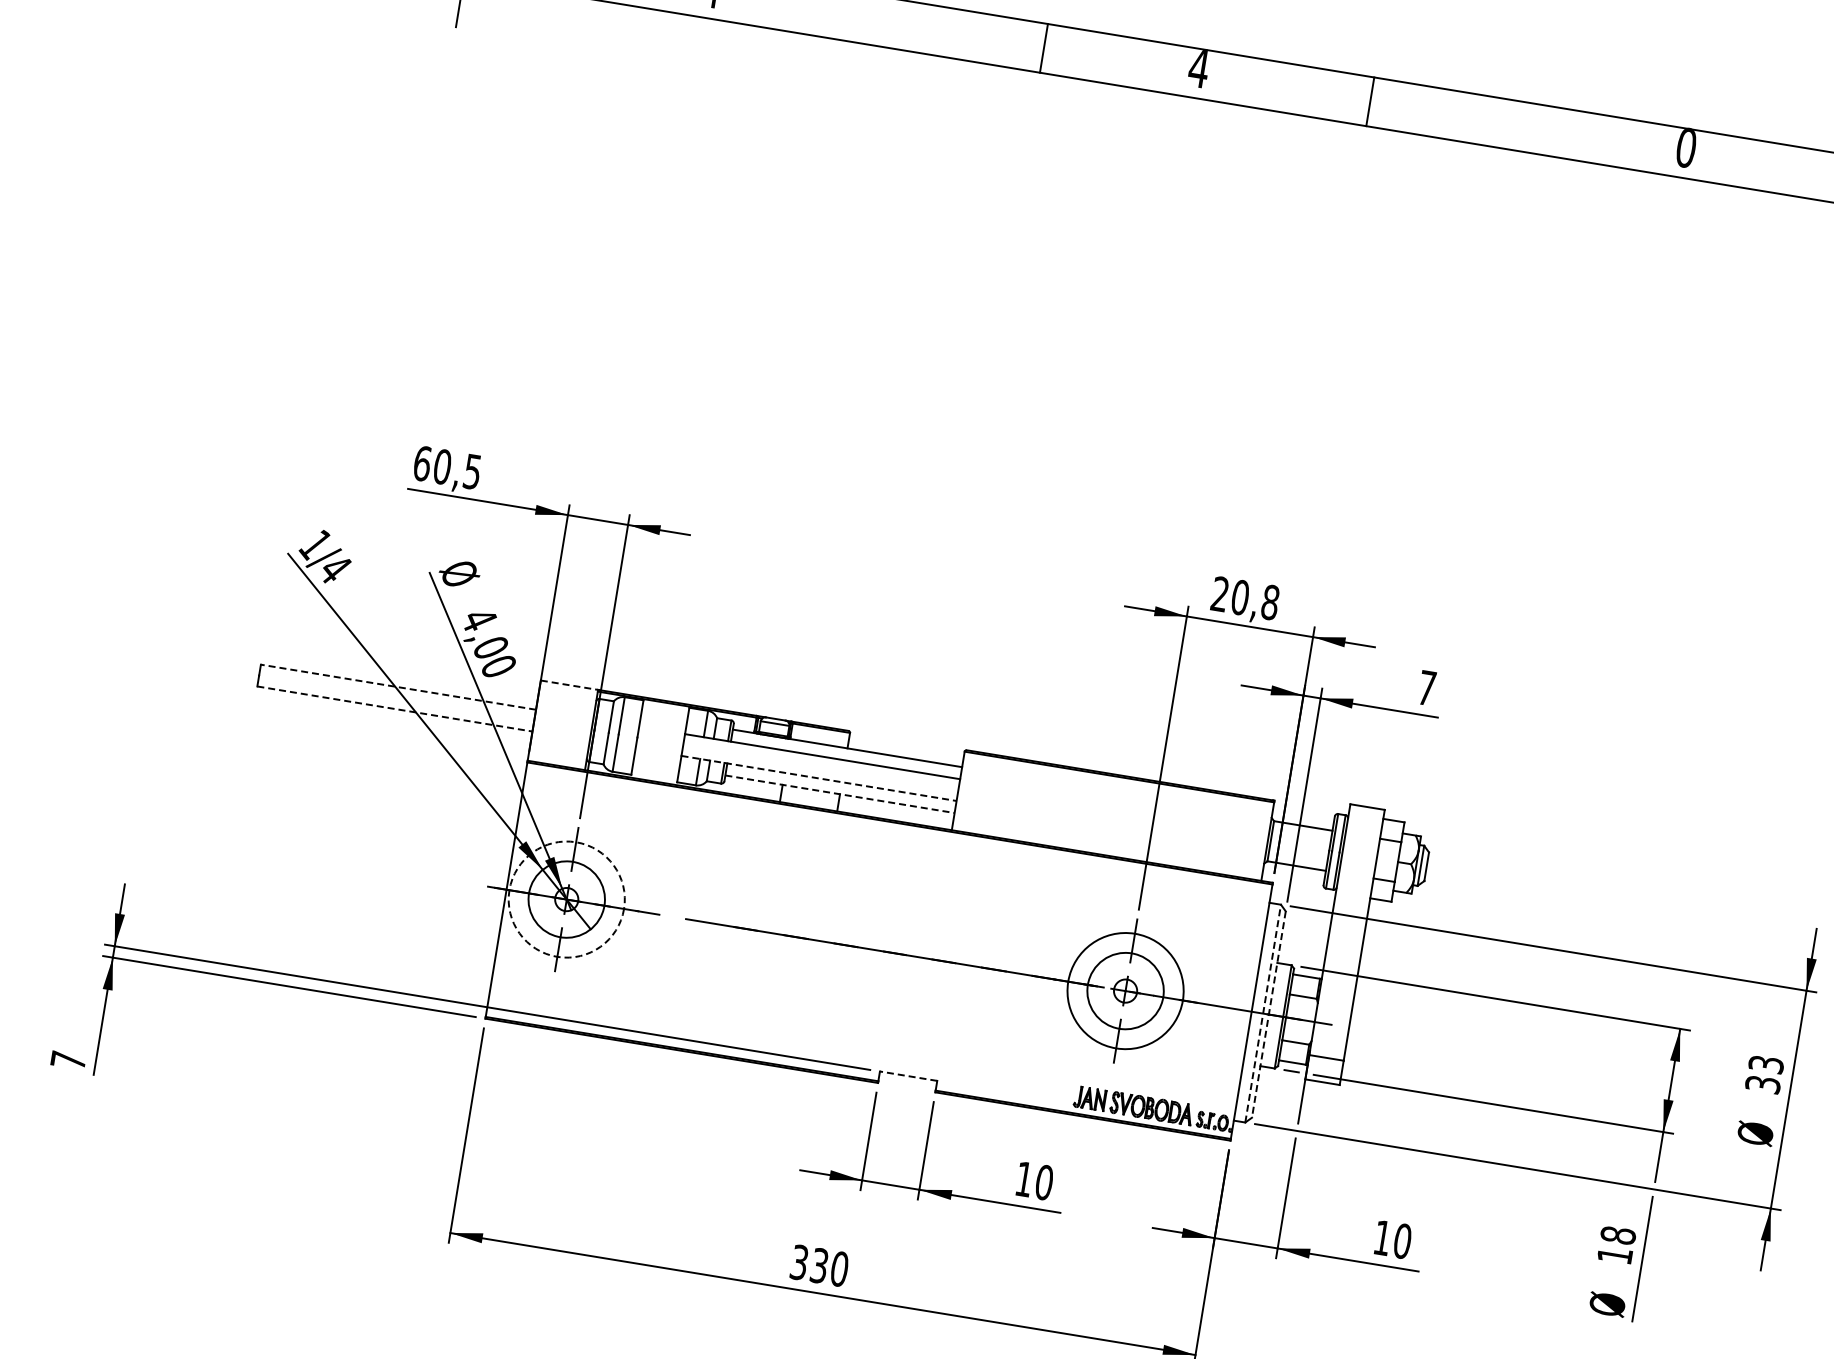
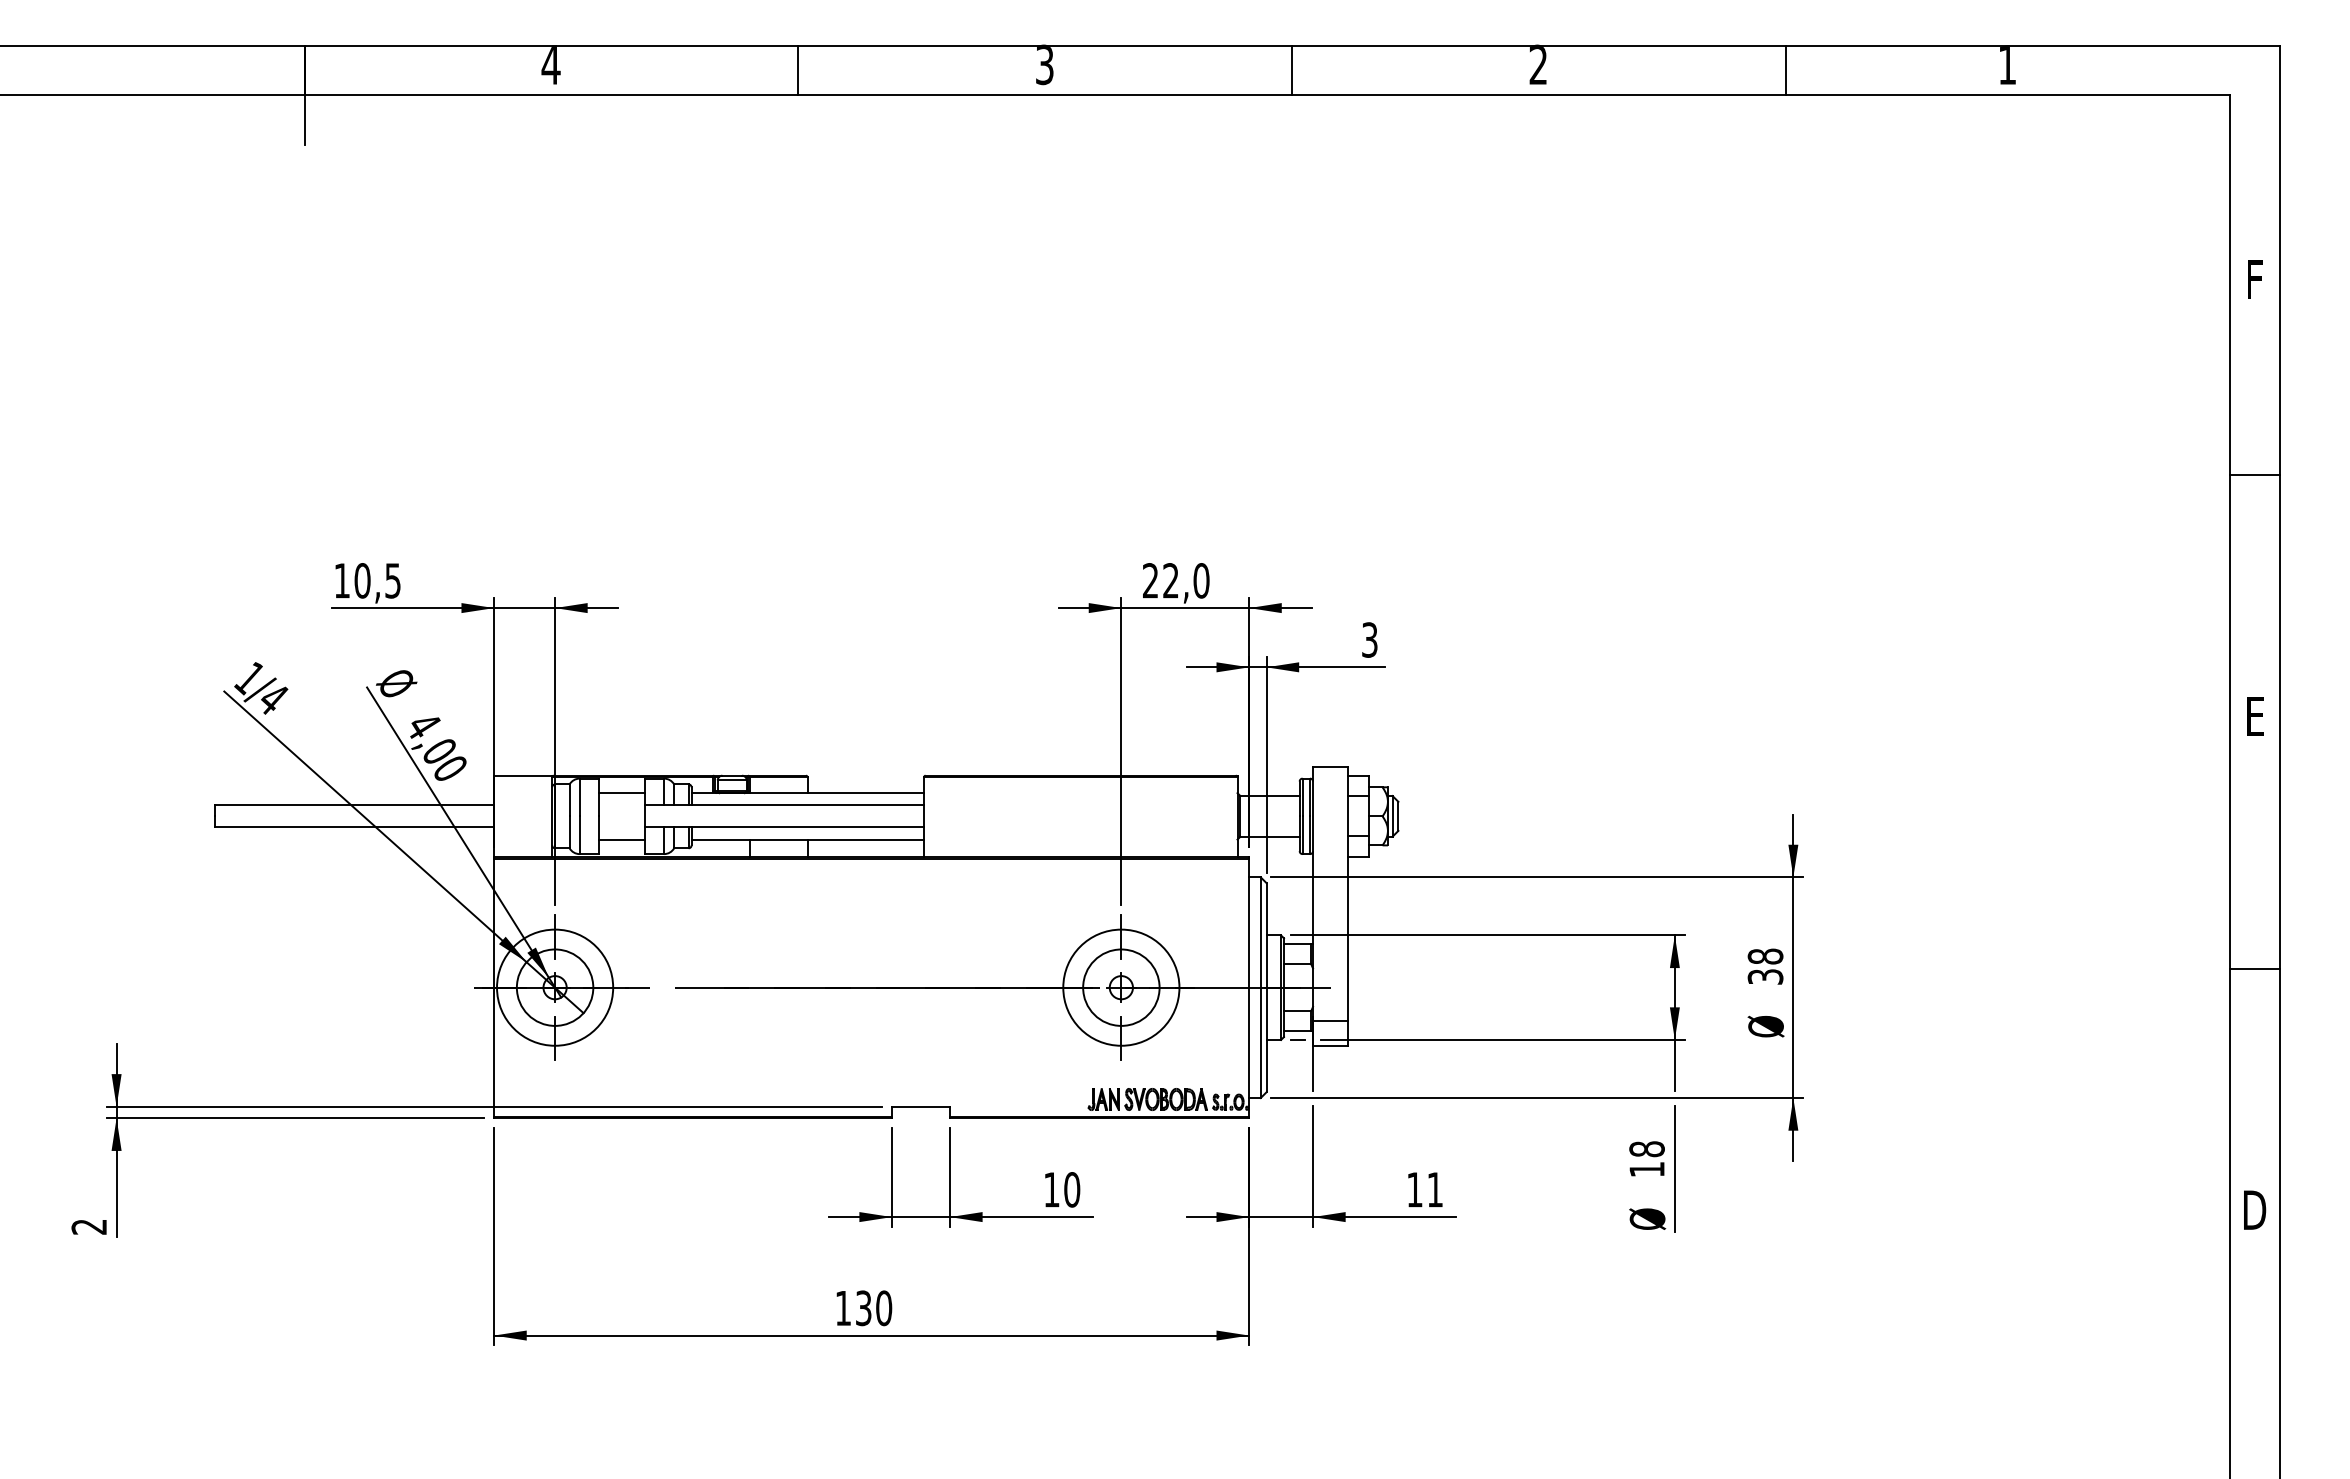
line: (1044, 48) -> (798, 70), moved
text: (1198, 67) -> (1044, 64), 4 -> 3
line: (1370, 101) -> (1292, 70), moved
text: (1686, 147) -> (1538, 64), 0 -> 2
text: (422, 463) -> (342, 580), 60,5 -> 10,5
text: (1255, 599) -> (1186, 580), 20,8 -> 22,0
line: (569, 685) -> (523, 775), dashed -> solid
line: (398, 687) -> (354, 805), dashed -> solid
text: (1426, 687) -> (1369, 639), 7 -> 3
line: (395, 709) -> (355, 827), dashed -> solid
line: (663, 718) -> (621, 793), added
line: (656, 764) -> (621, 839), added
line: (820, 778) -> (785, 827), dashed -> solid
line: (840, 794) -> (808, 839), dashed -> solid
circle: (567, 899) -> (555, 987), dashed -> solid
line: (1262, 1013) -> (1260, 987), dashed -> solid
line: (1268, 1014) -> (1266, 987), dashed -> solid
text: (67, 1059) -> (88, 1226), 7 -> 2
text: (1766, 1064) -> (1765, 956), 33 -> 38
line: (908, 1075) -> (920, 1106), dashed -> solid
text: (1402, 1241) -> (1435, 1189), 10 -> 11
text: (799, 1262) -> (843, 1308), 330 -> 130

